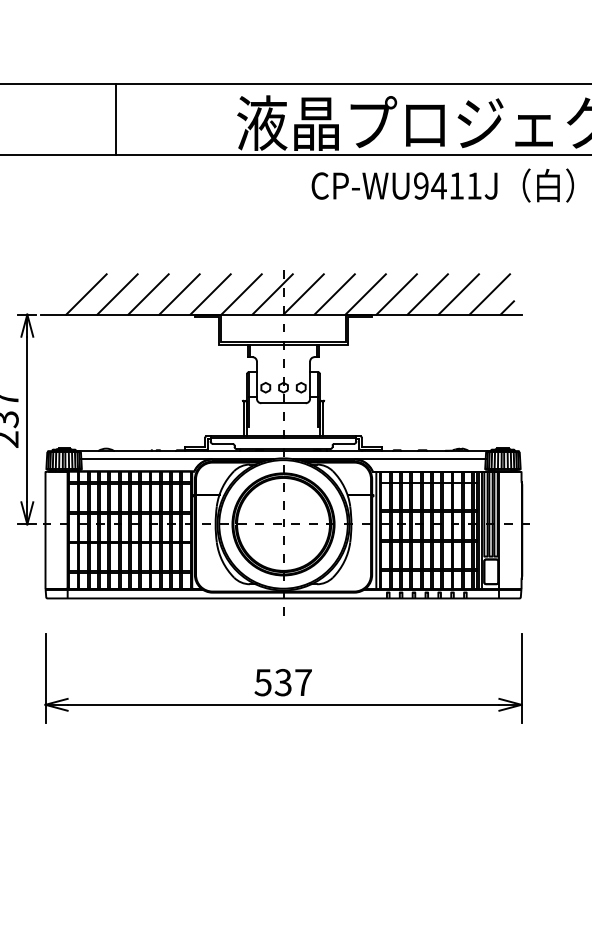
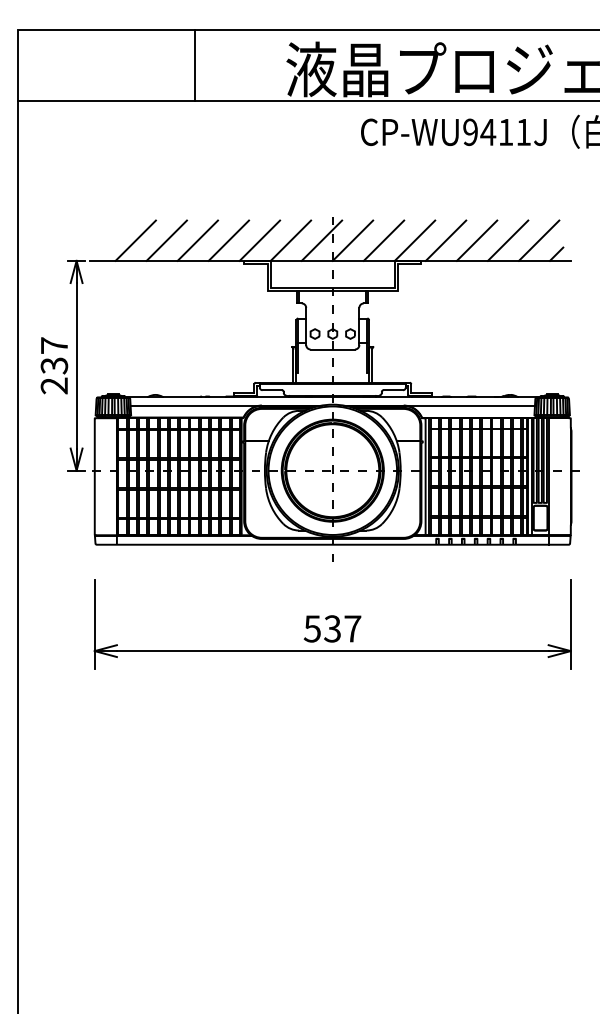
line: (116, 119) -> (195, 65), moved

